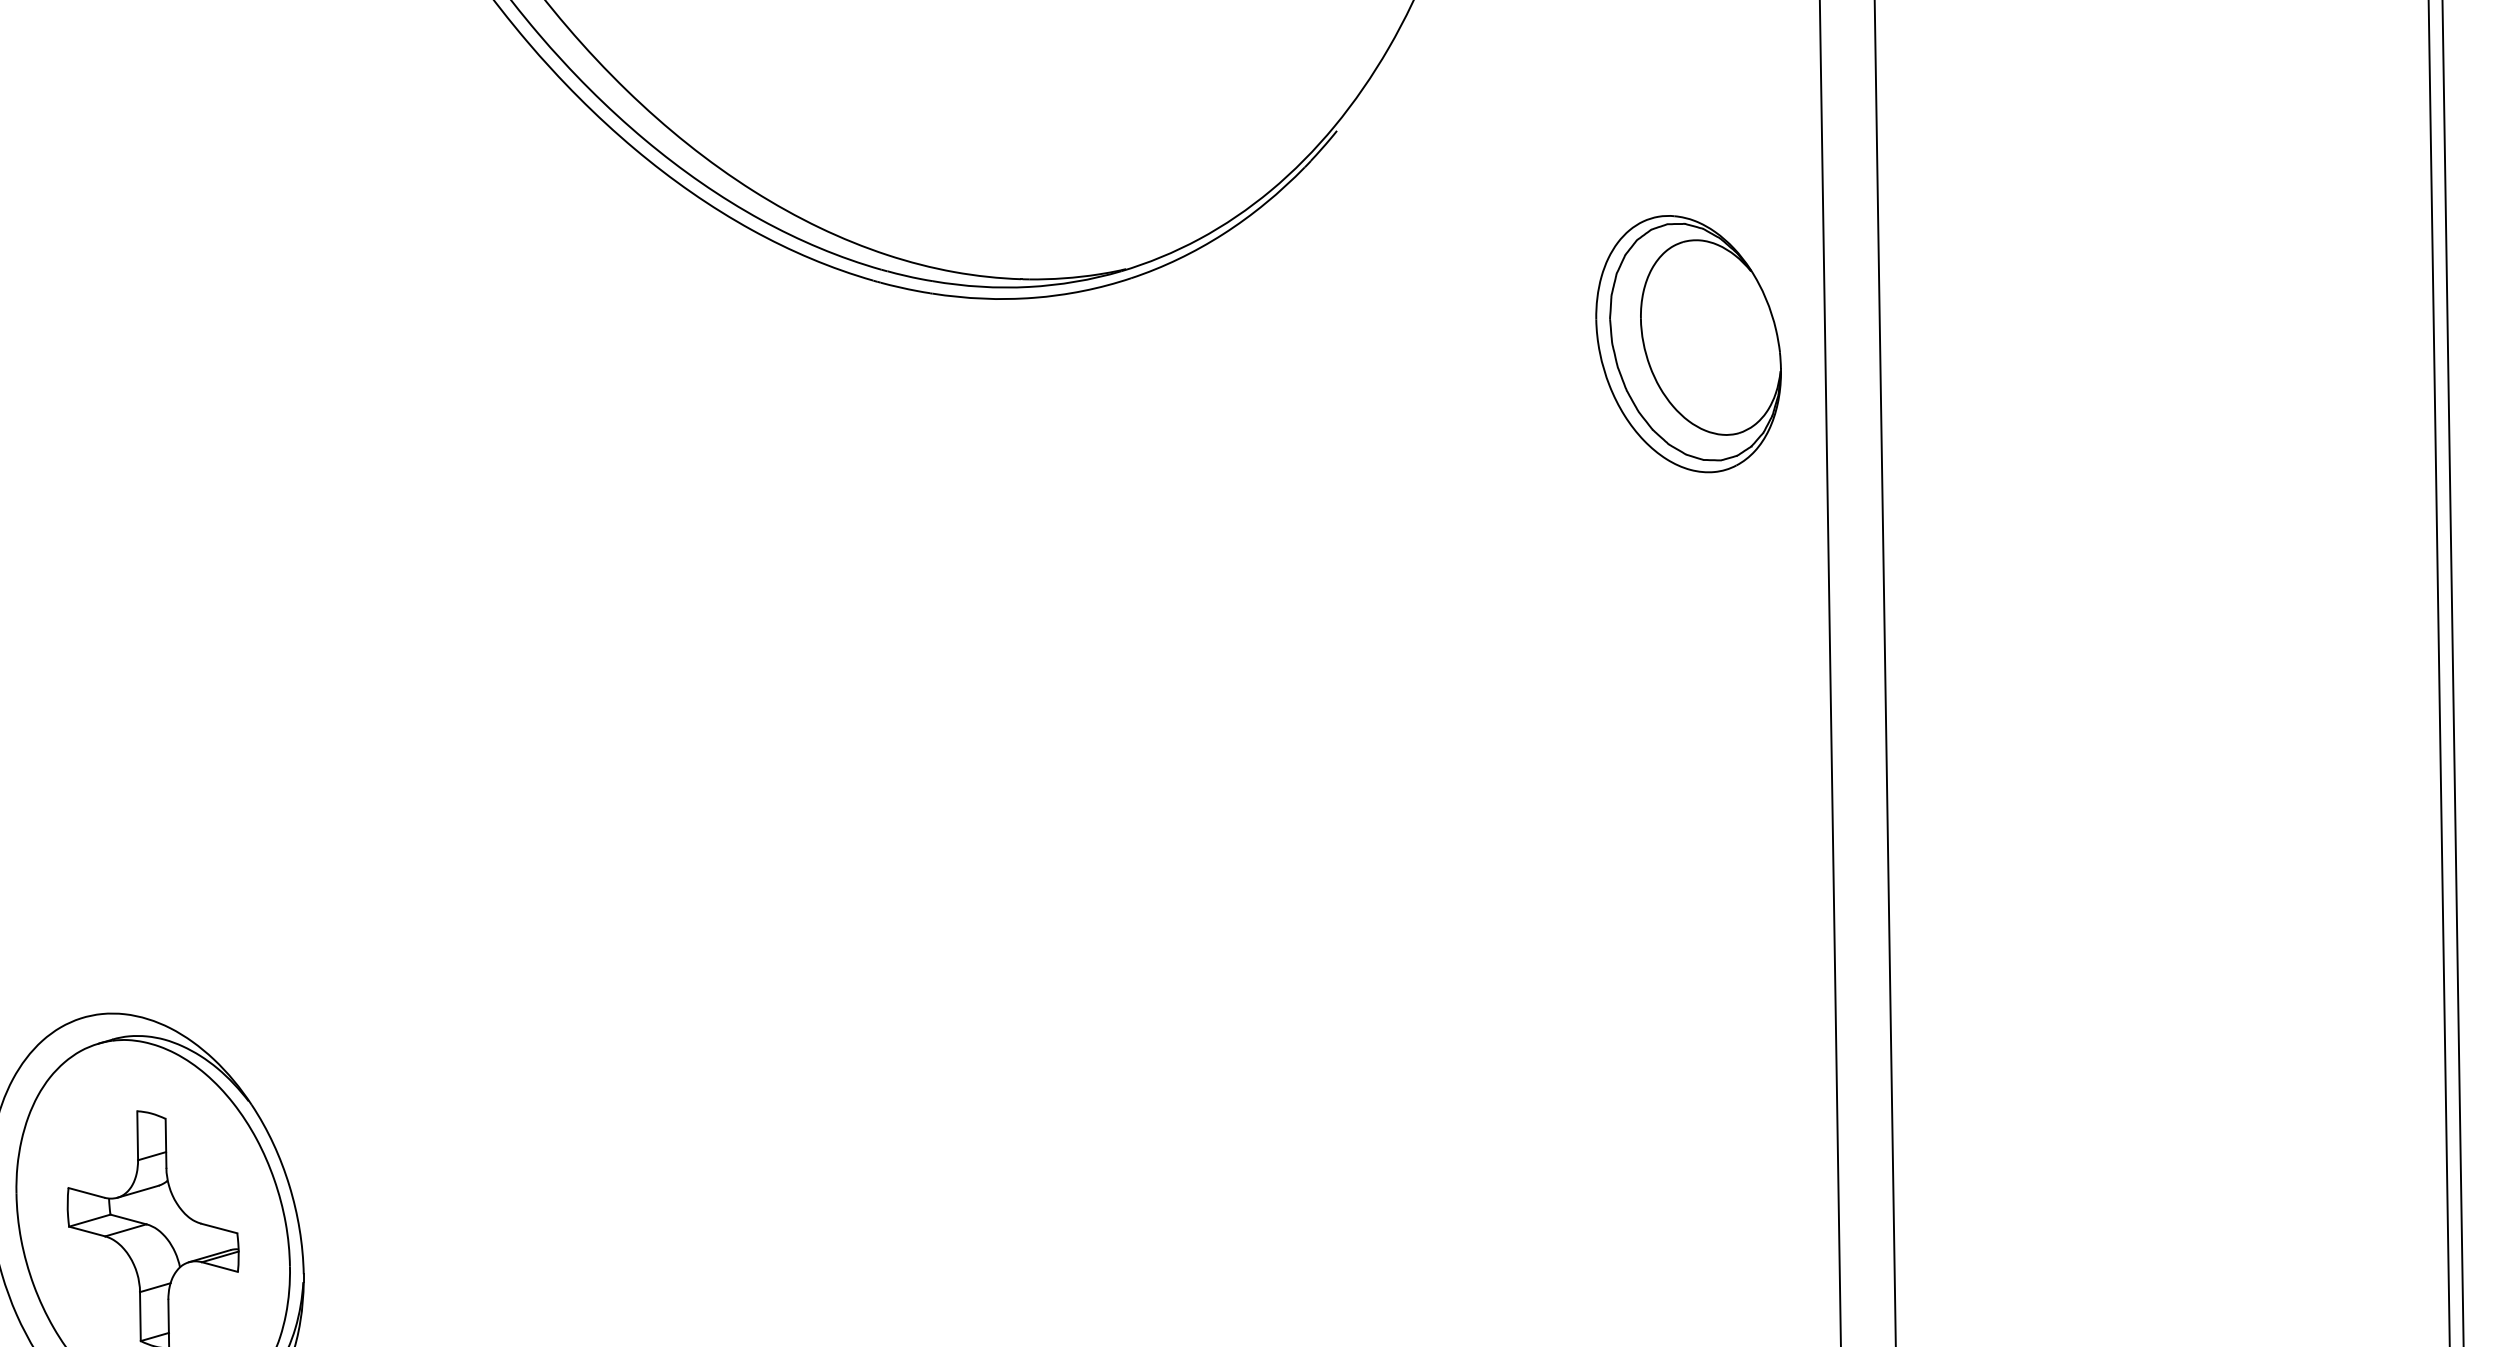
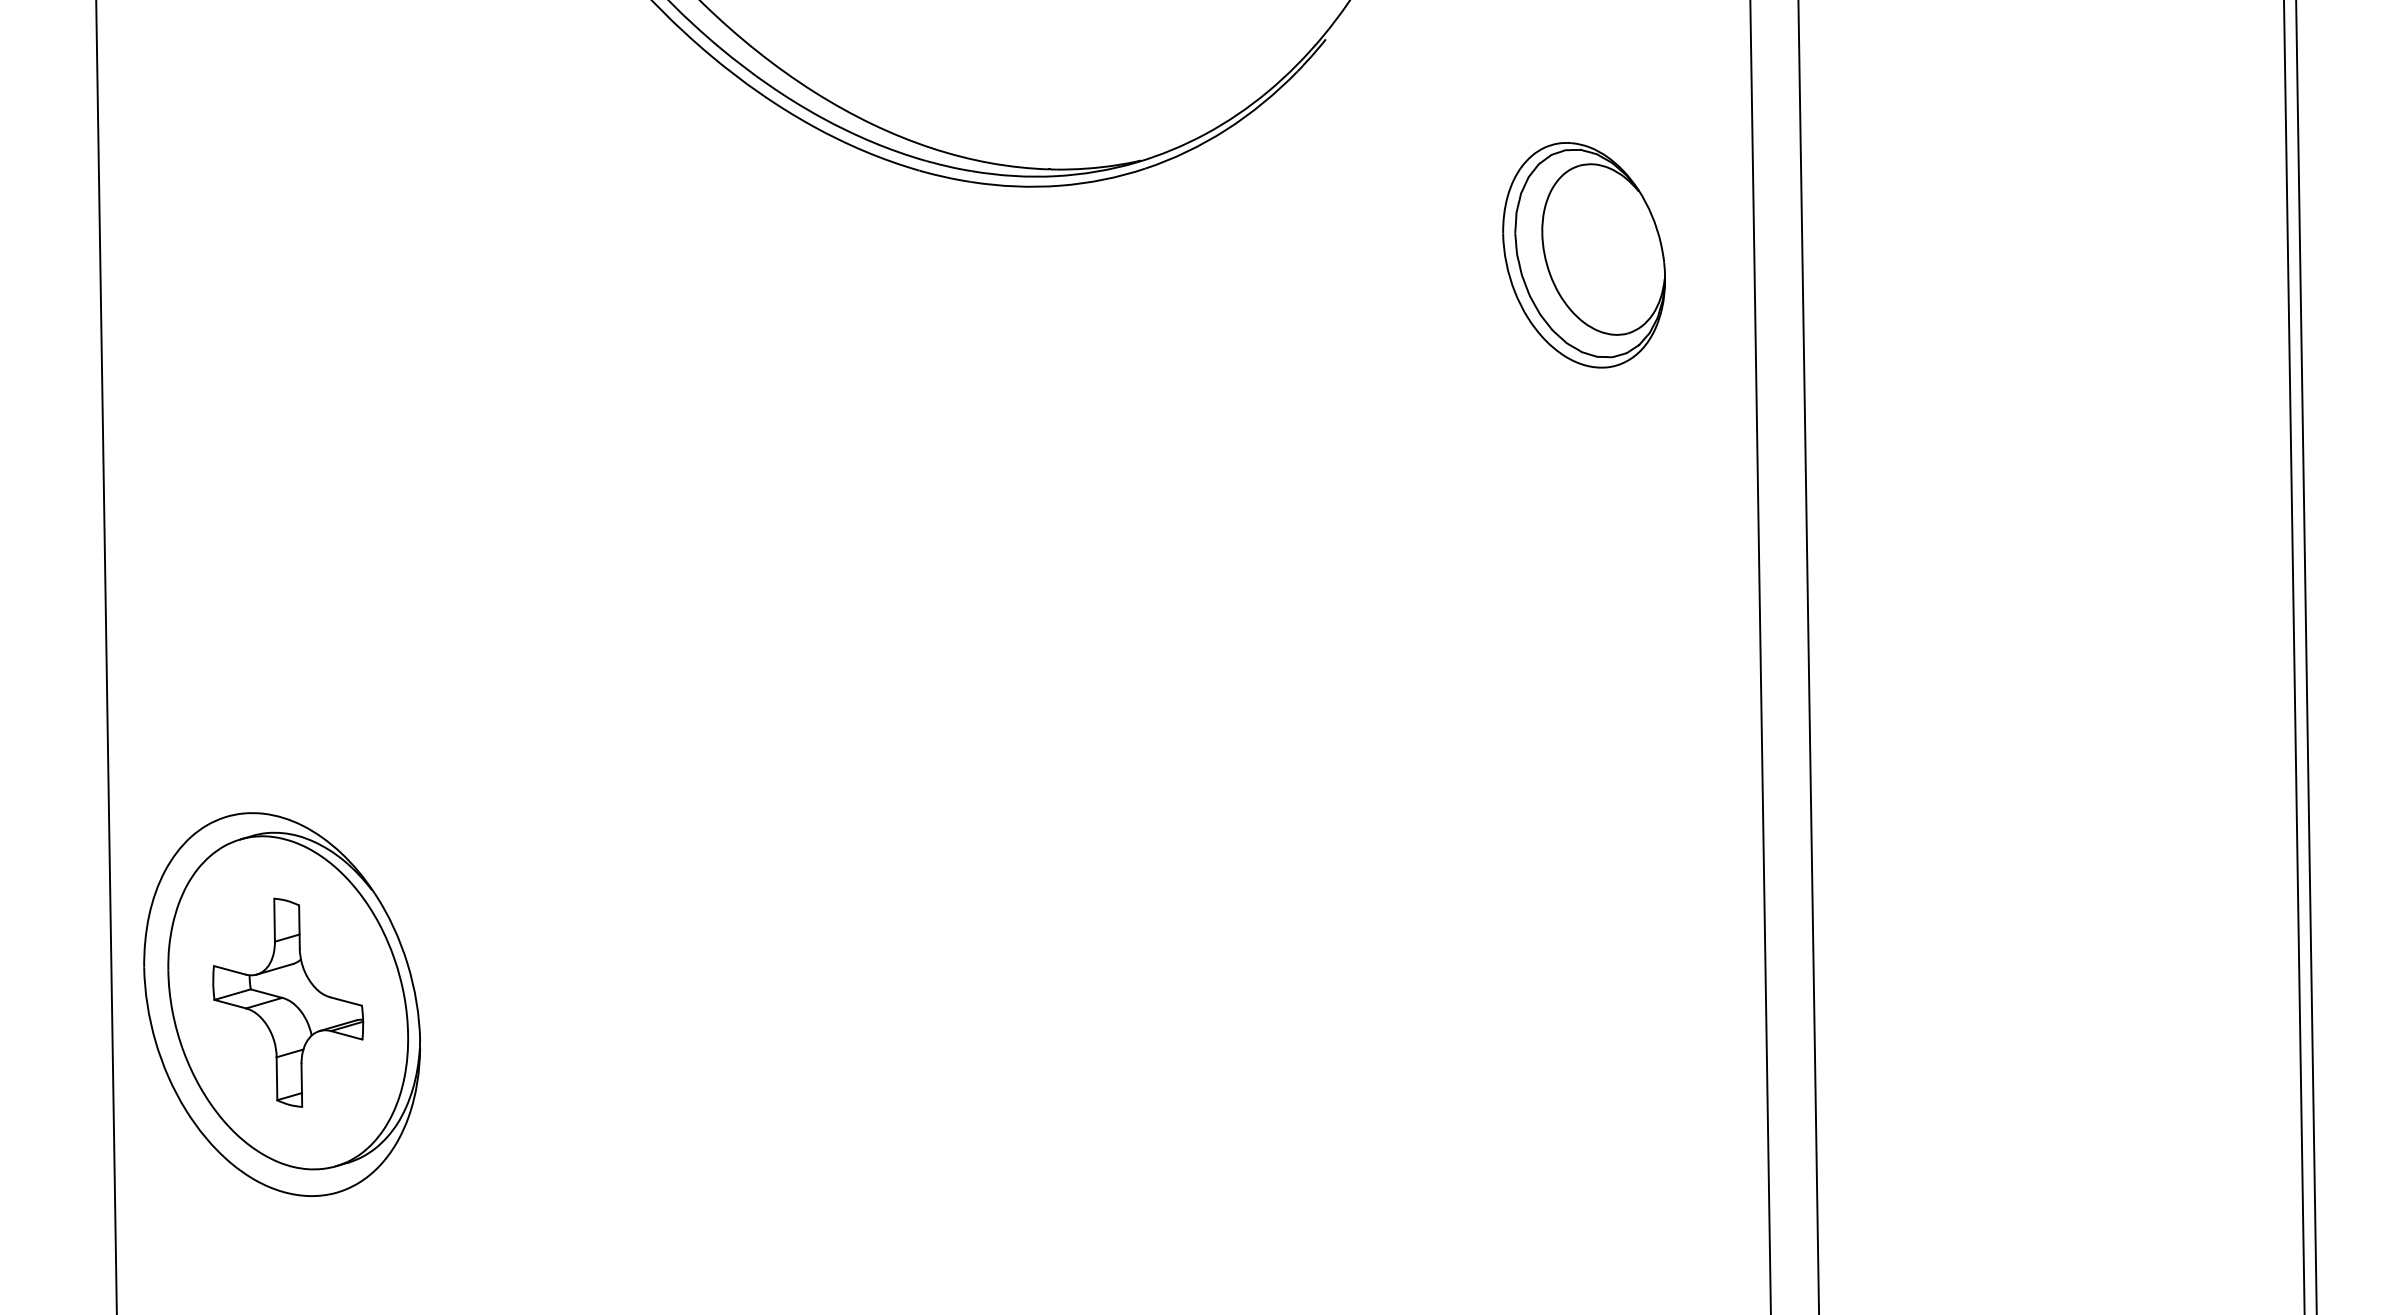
part: (1687, 344) -> (1583, 255), moved

